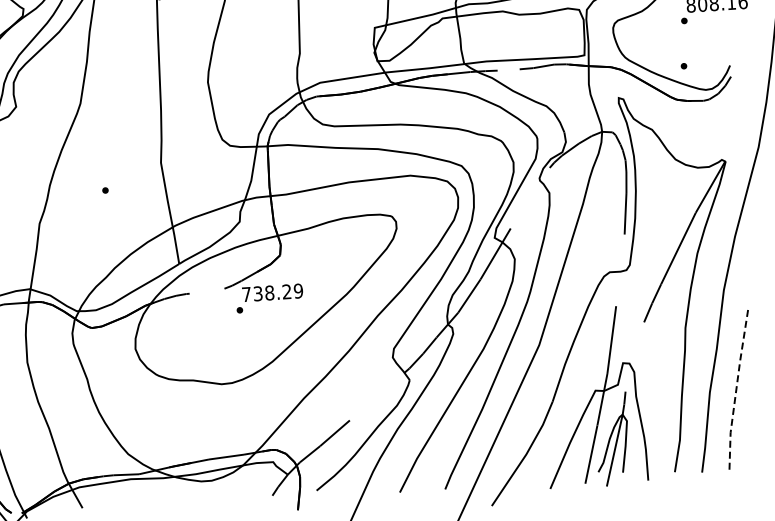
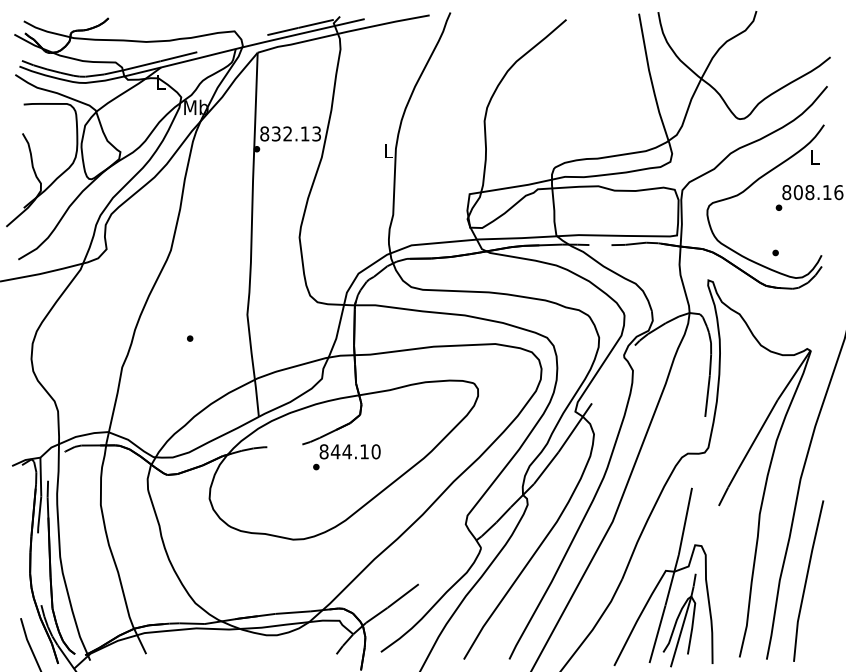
text: (271, 292) -> (349, 451), 738.29 -> 844.10
line: (736, 390) -> (806, 580), dashed -> solid

